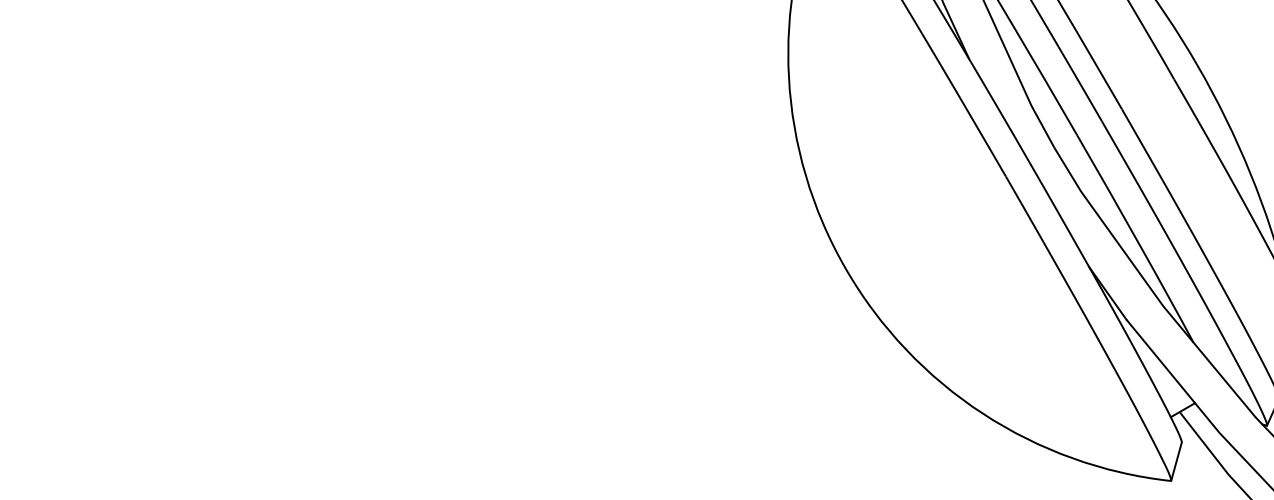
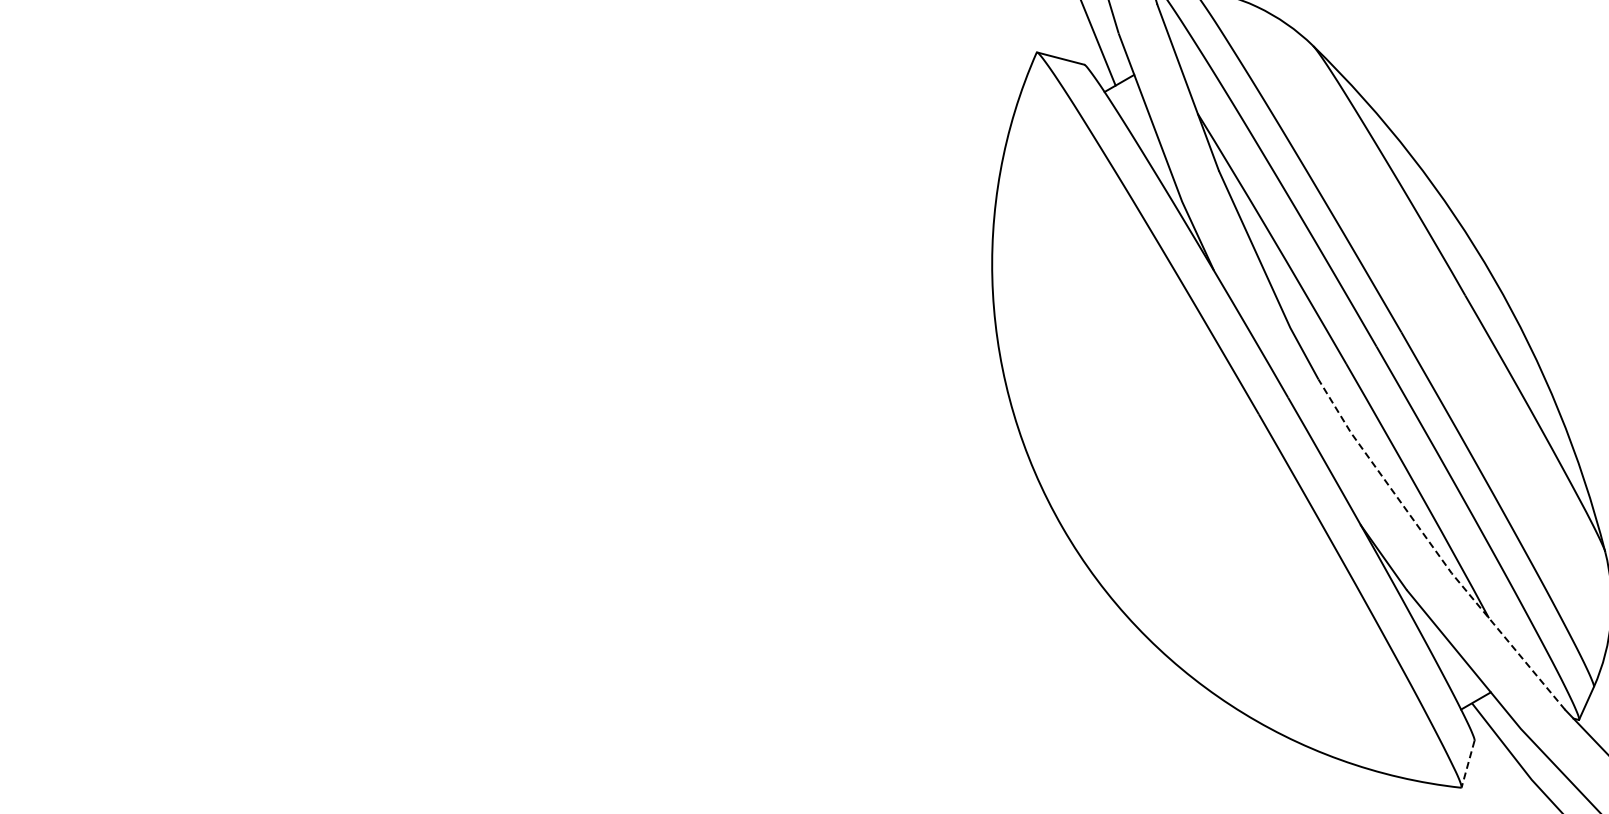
line: (1149, 286) -> (1434, 549), solid -> dashed
line: (1176, 462) -> (1467, 764), solid -> dashed

